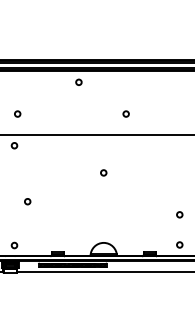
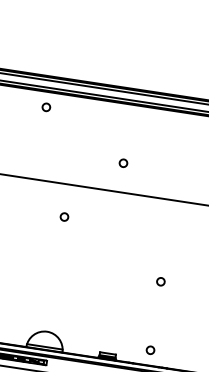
circle: (125, 113) -> (122, 162), moved
circle: (103, 172) -> (64, 216), moved
circle: (179, 214) -> (160, 281), moved

